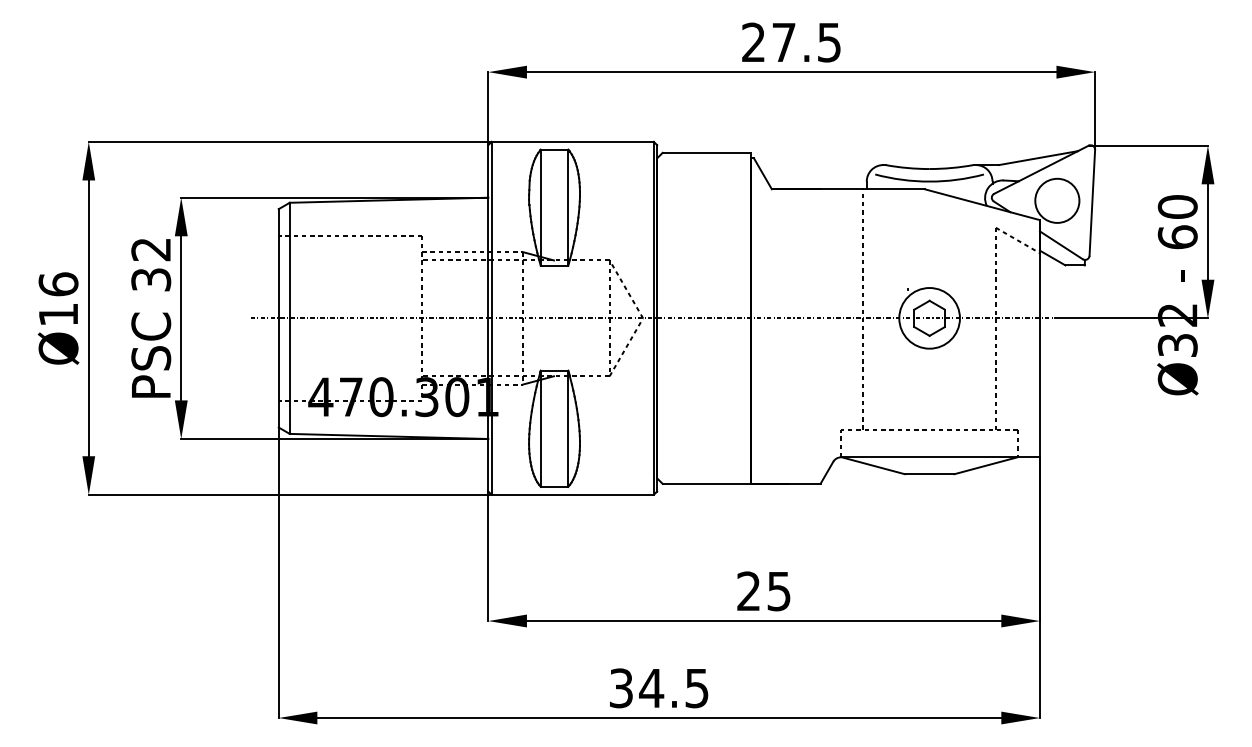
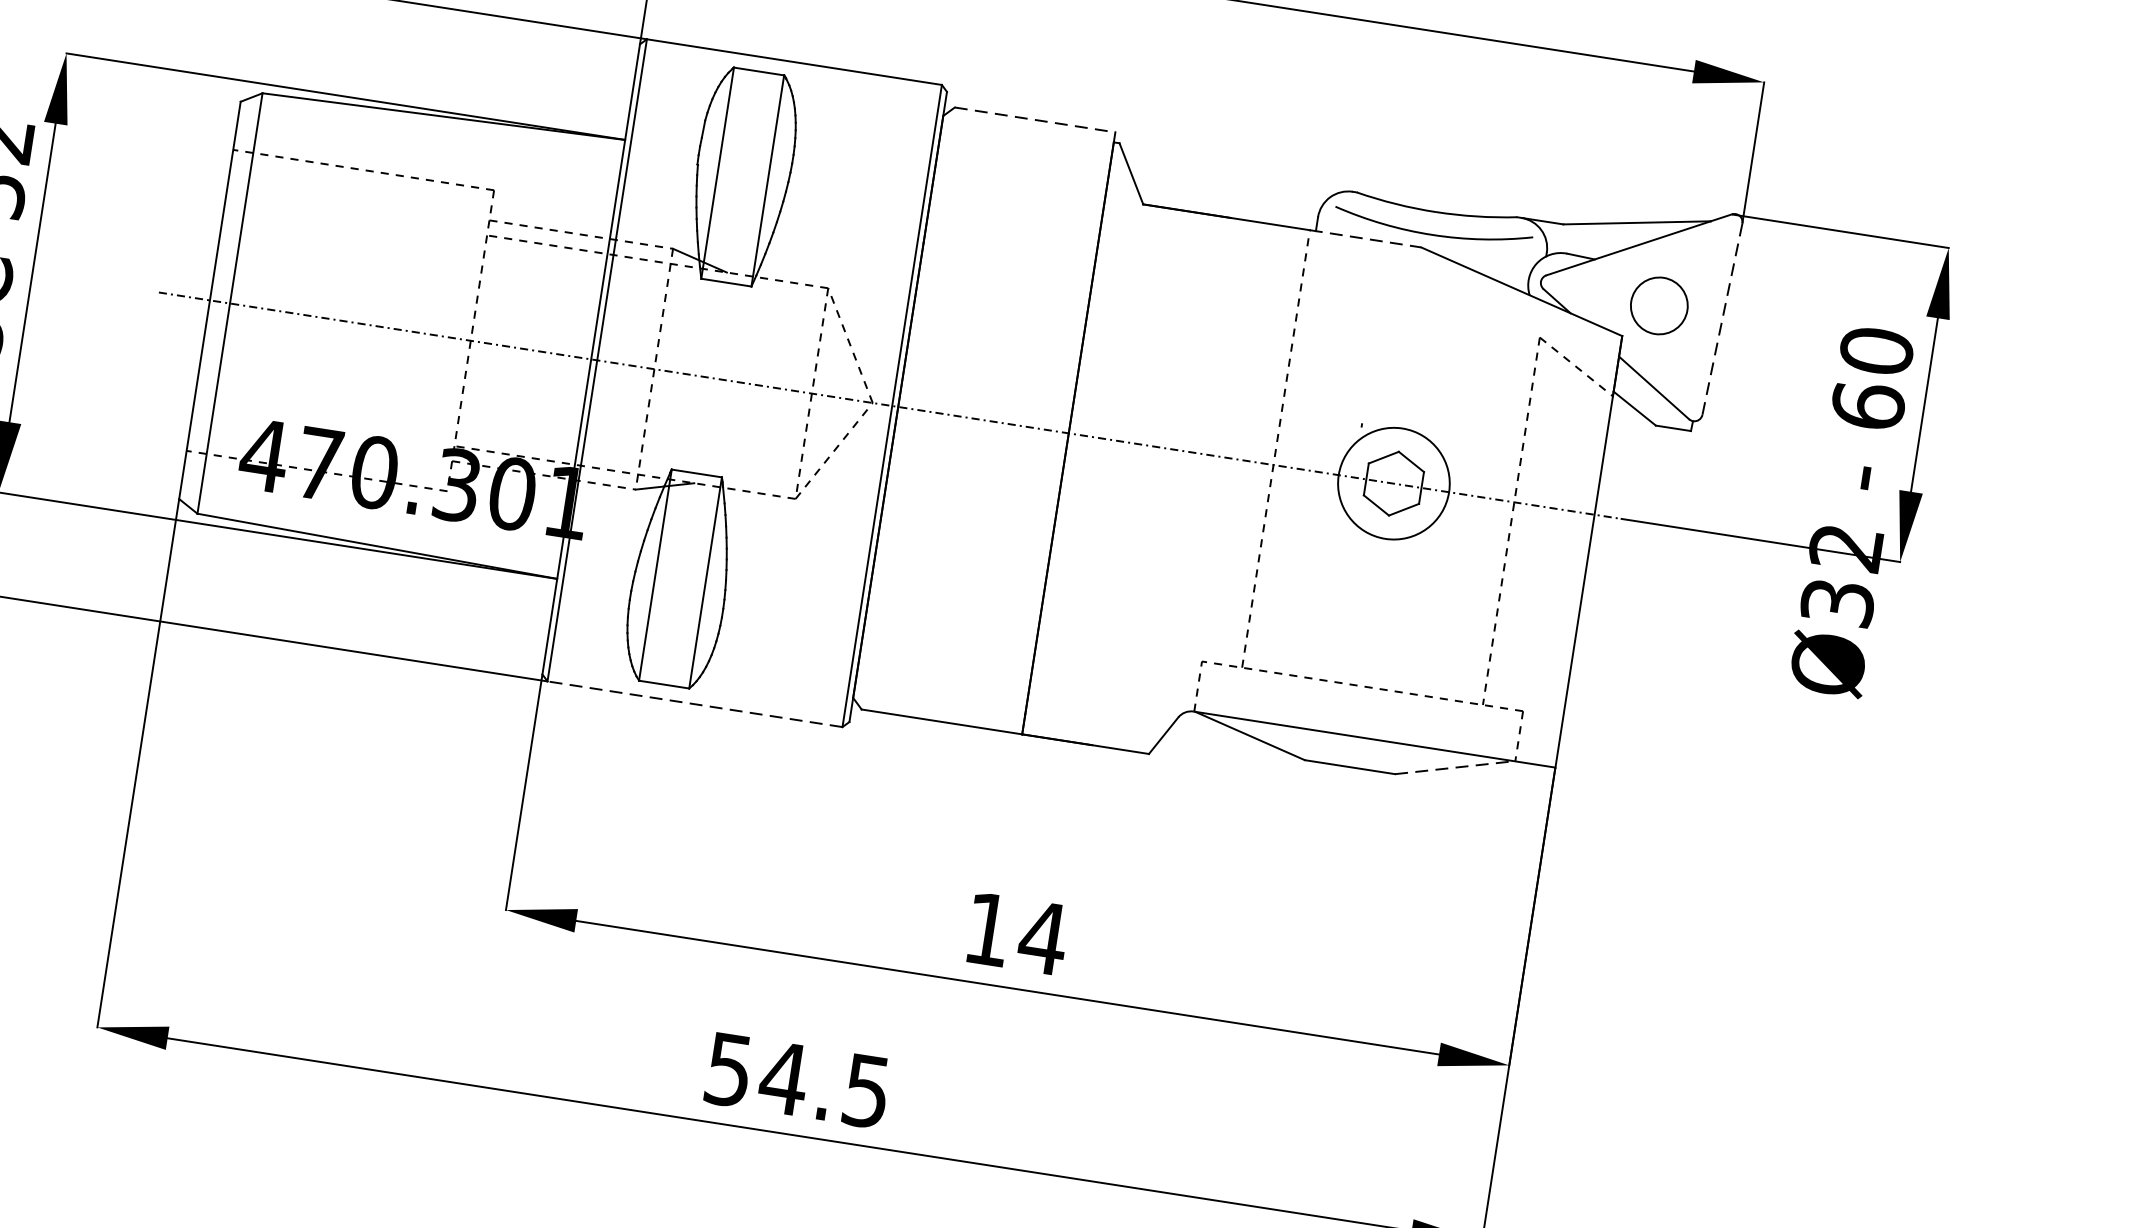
line: (707, 152) -> (1036, 119), solid -> dashed
line: (894, 189) -> (1366, 239), solid -> dashed
circle: (1057, 200) -> (1659, 305), size x0.7
line: (1092, 203) -> (1722, 320), solid -> dashed
line: (985, 465) -> (1454, 767), solid -> dashed
line: (572, 494) -> (694, 703), solid -> dashed
text: (764, 591) -> (1016, 934), 25 -> 14
text: (621, 687) -> (729, 1068), 34.5 -> 54.5

